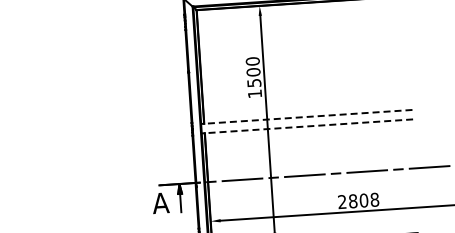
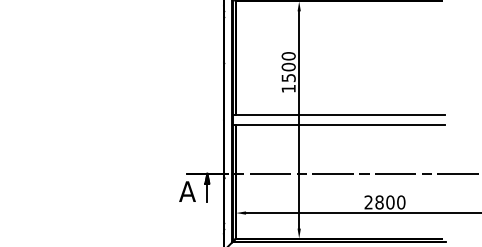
line: (306, 117) -> (338, 115), dashed -> solid
line: (307, 126) -> (338, 124), dashed -> solid
text: (375, 199) -> (401, 202), 2808 -> 2800

